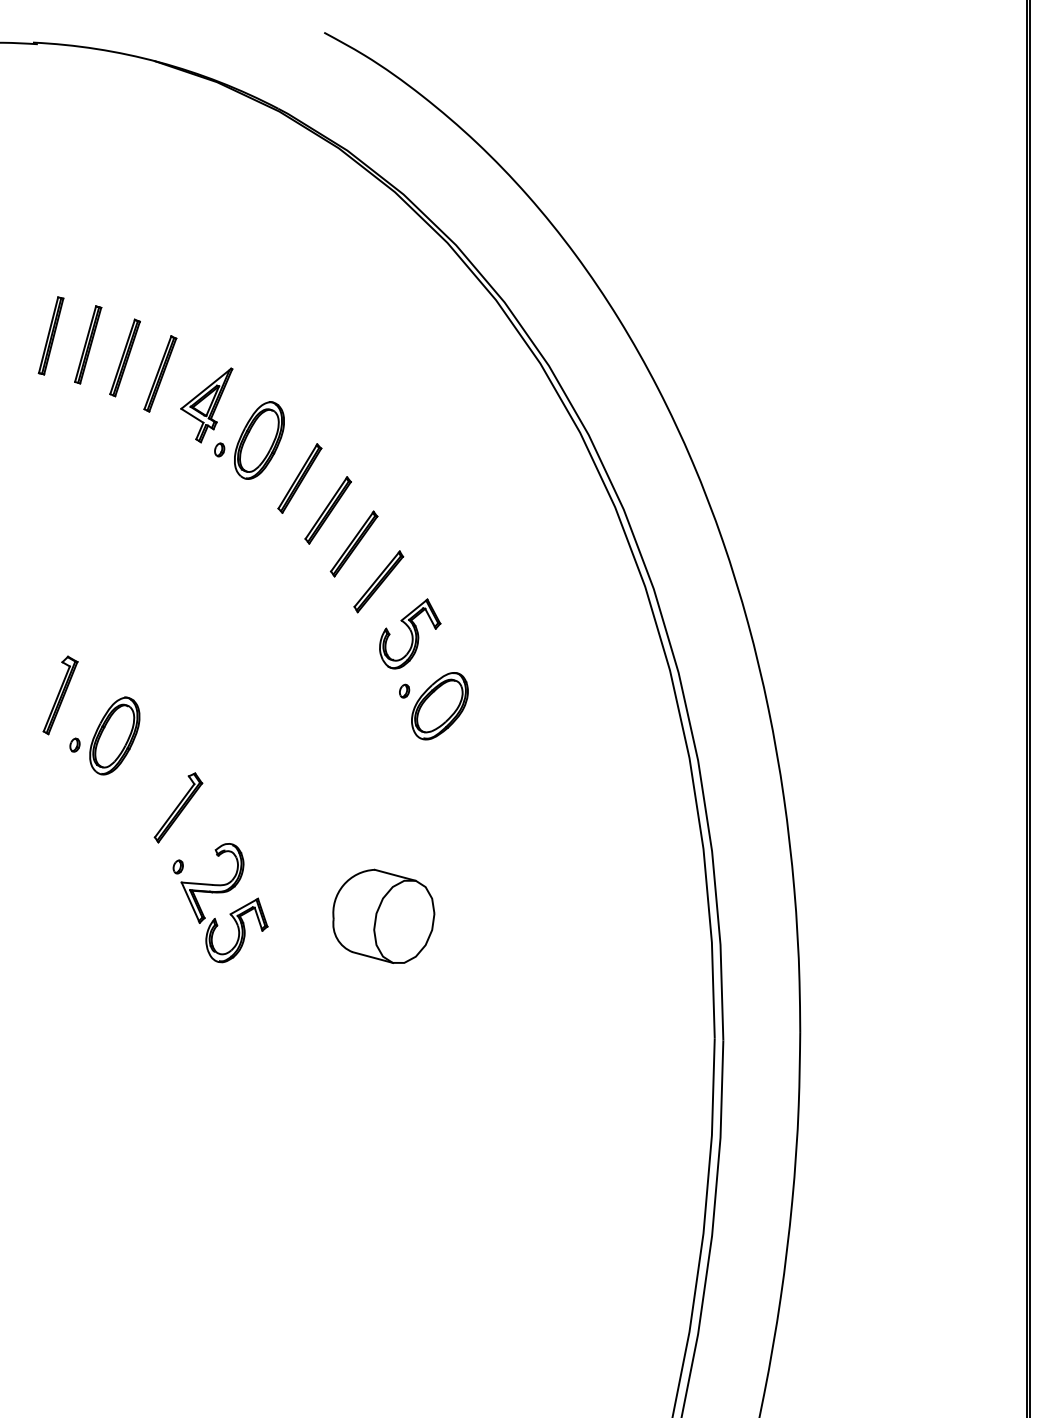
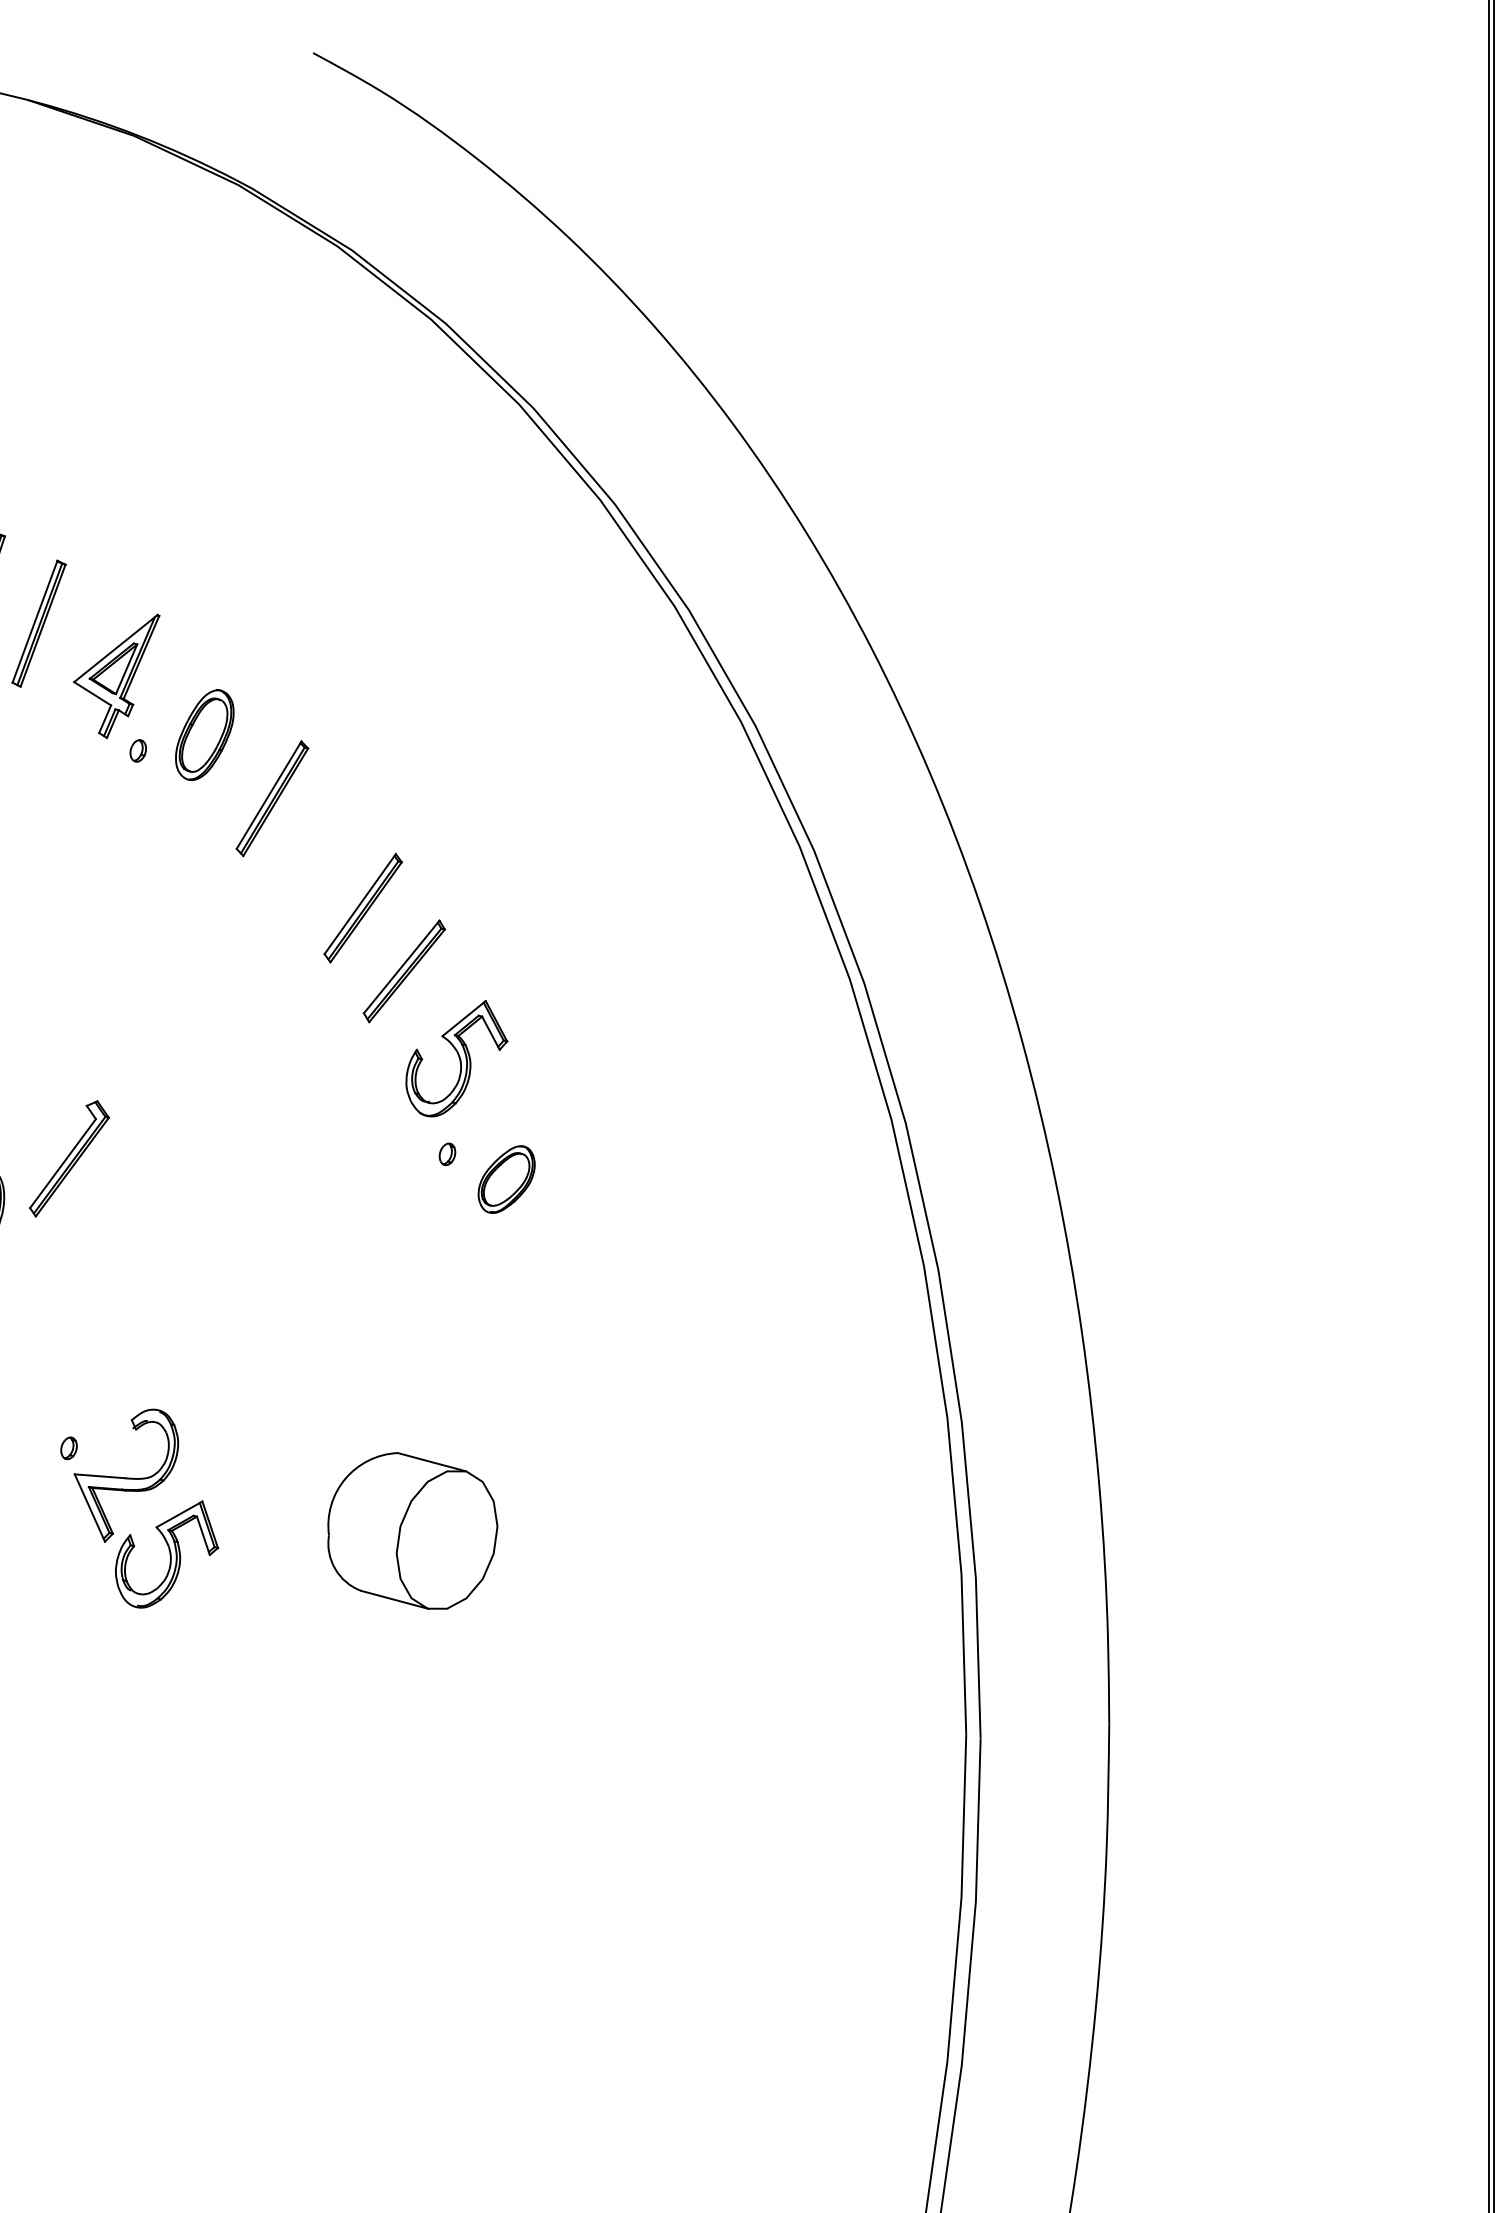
part: (259, 440) -> (204, 735), size x0.7
part: (327, 510) -> (318, 852), removed
part: (439, 706) -> (505, 1179), size x0.6
part: (178, 807) -> (69, 1158), moved

